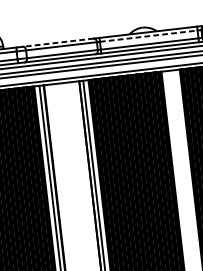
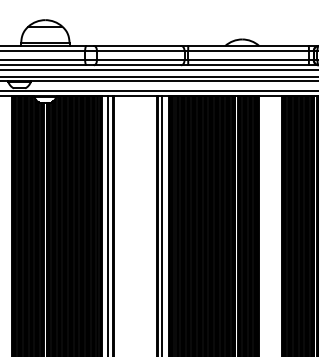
line: (149, 35) -> (249, 50), dashed -> solid
line: (58, 42) -> (137, 45), dashed -> solid

